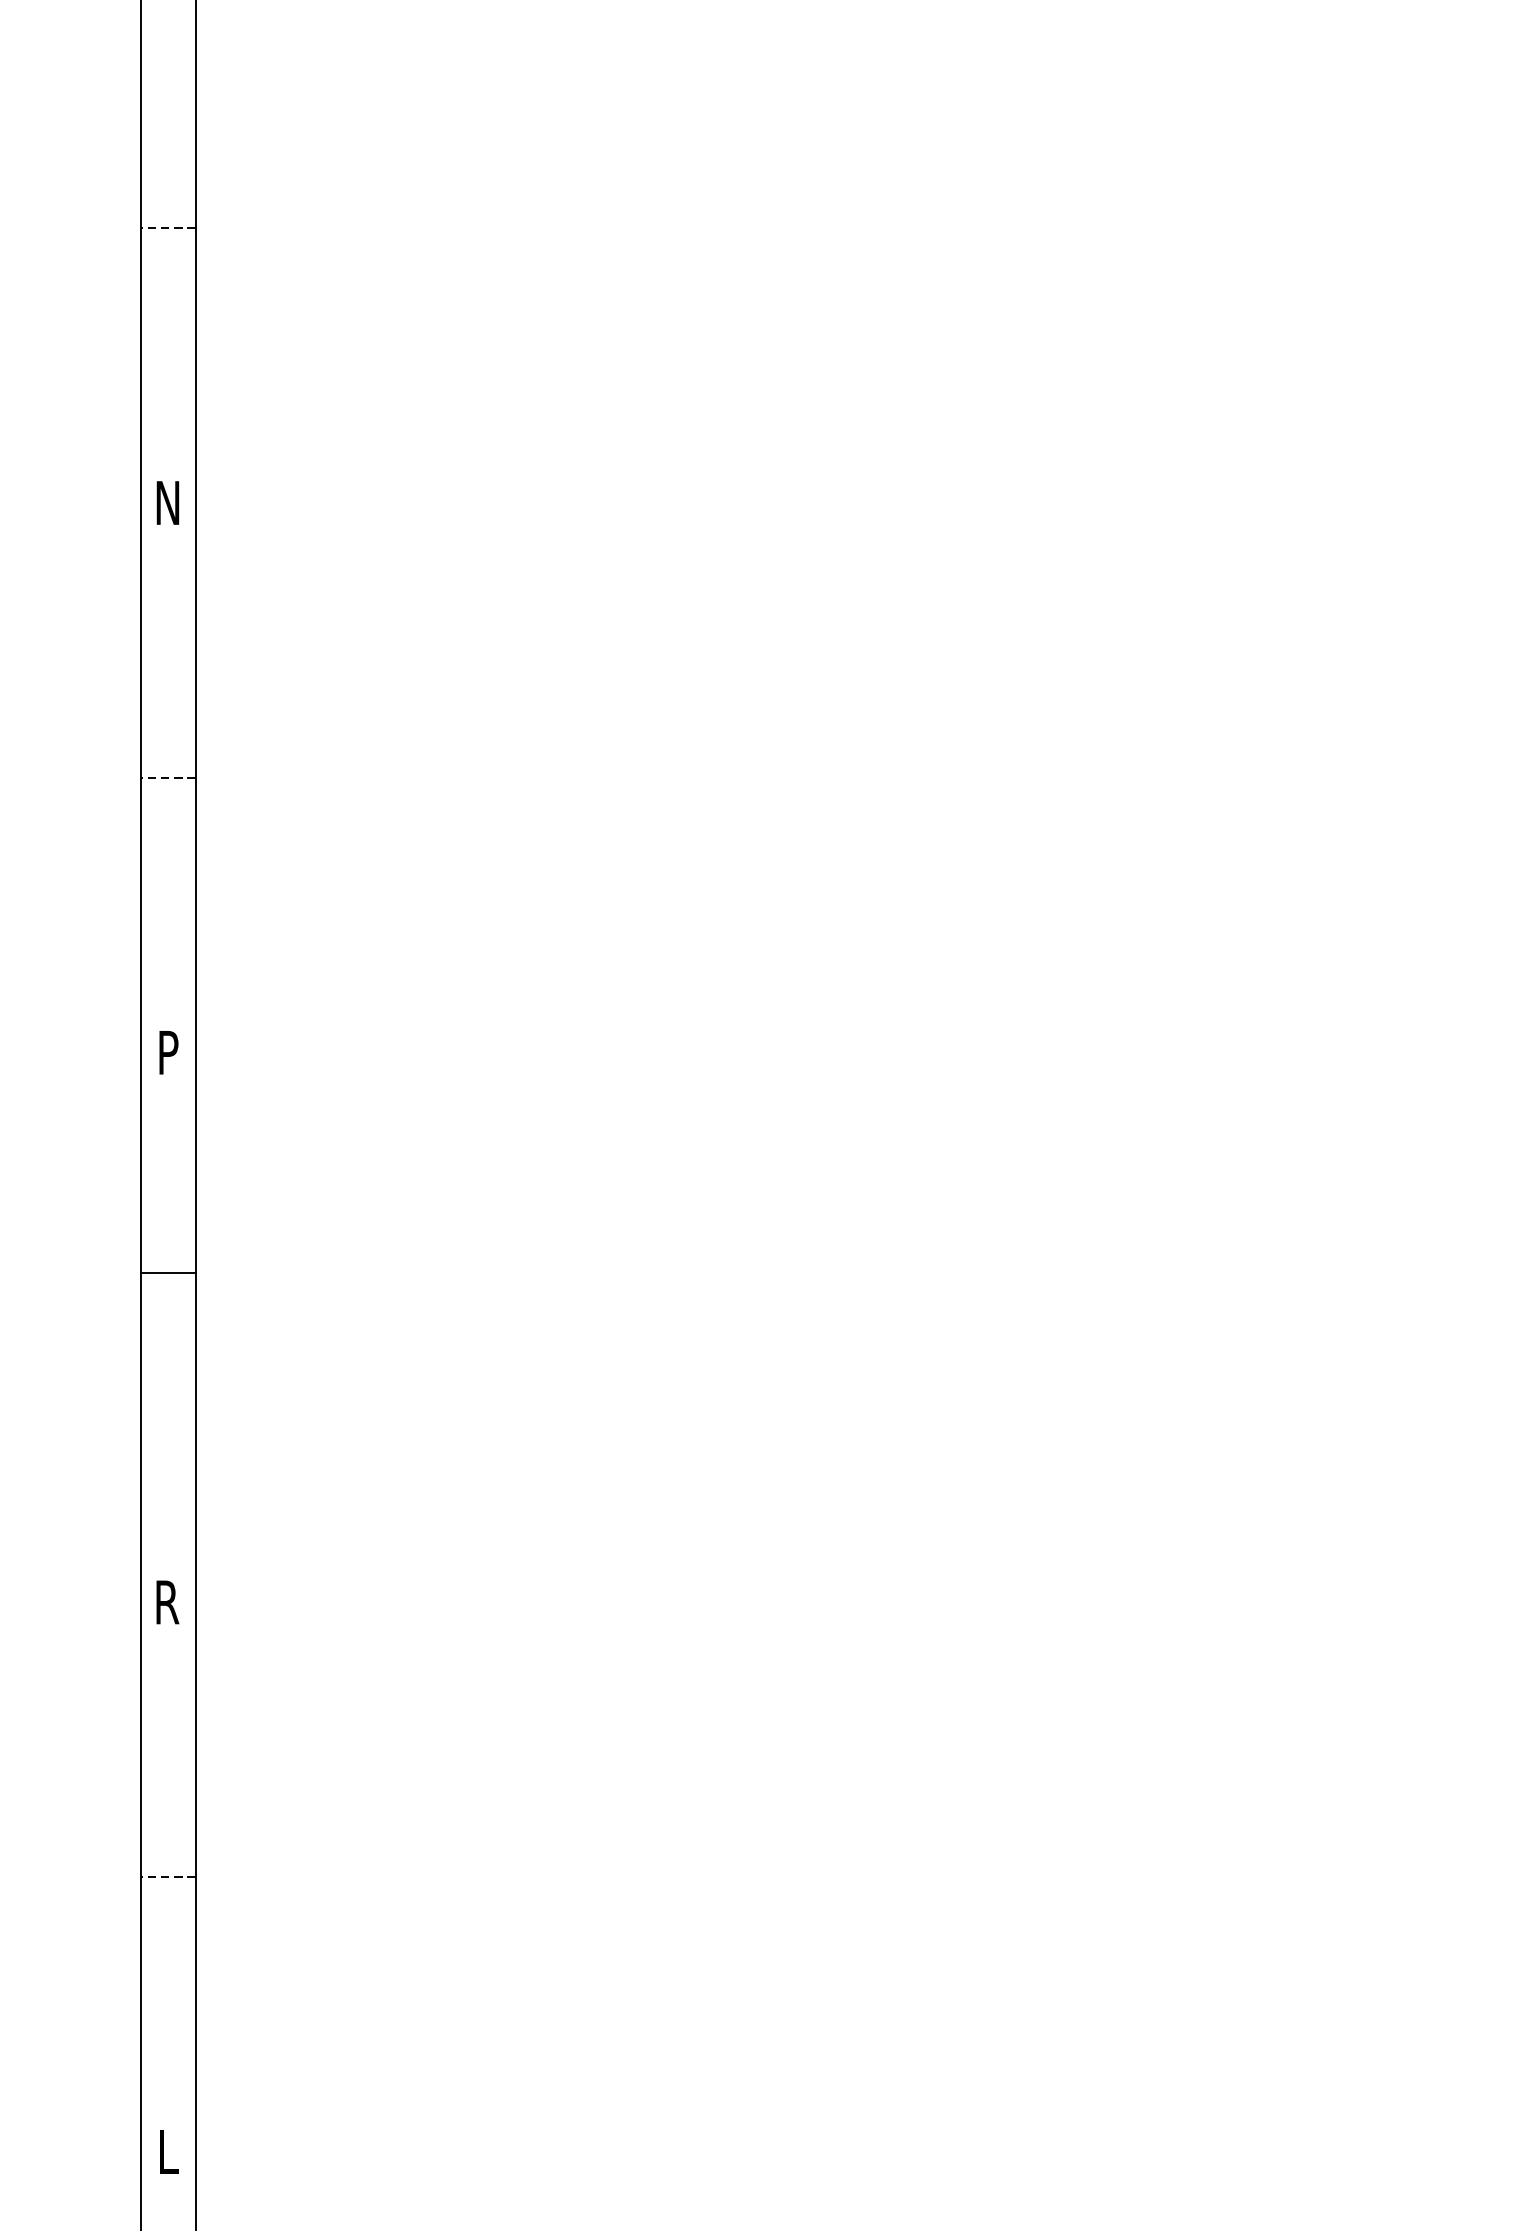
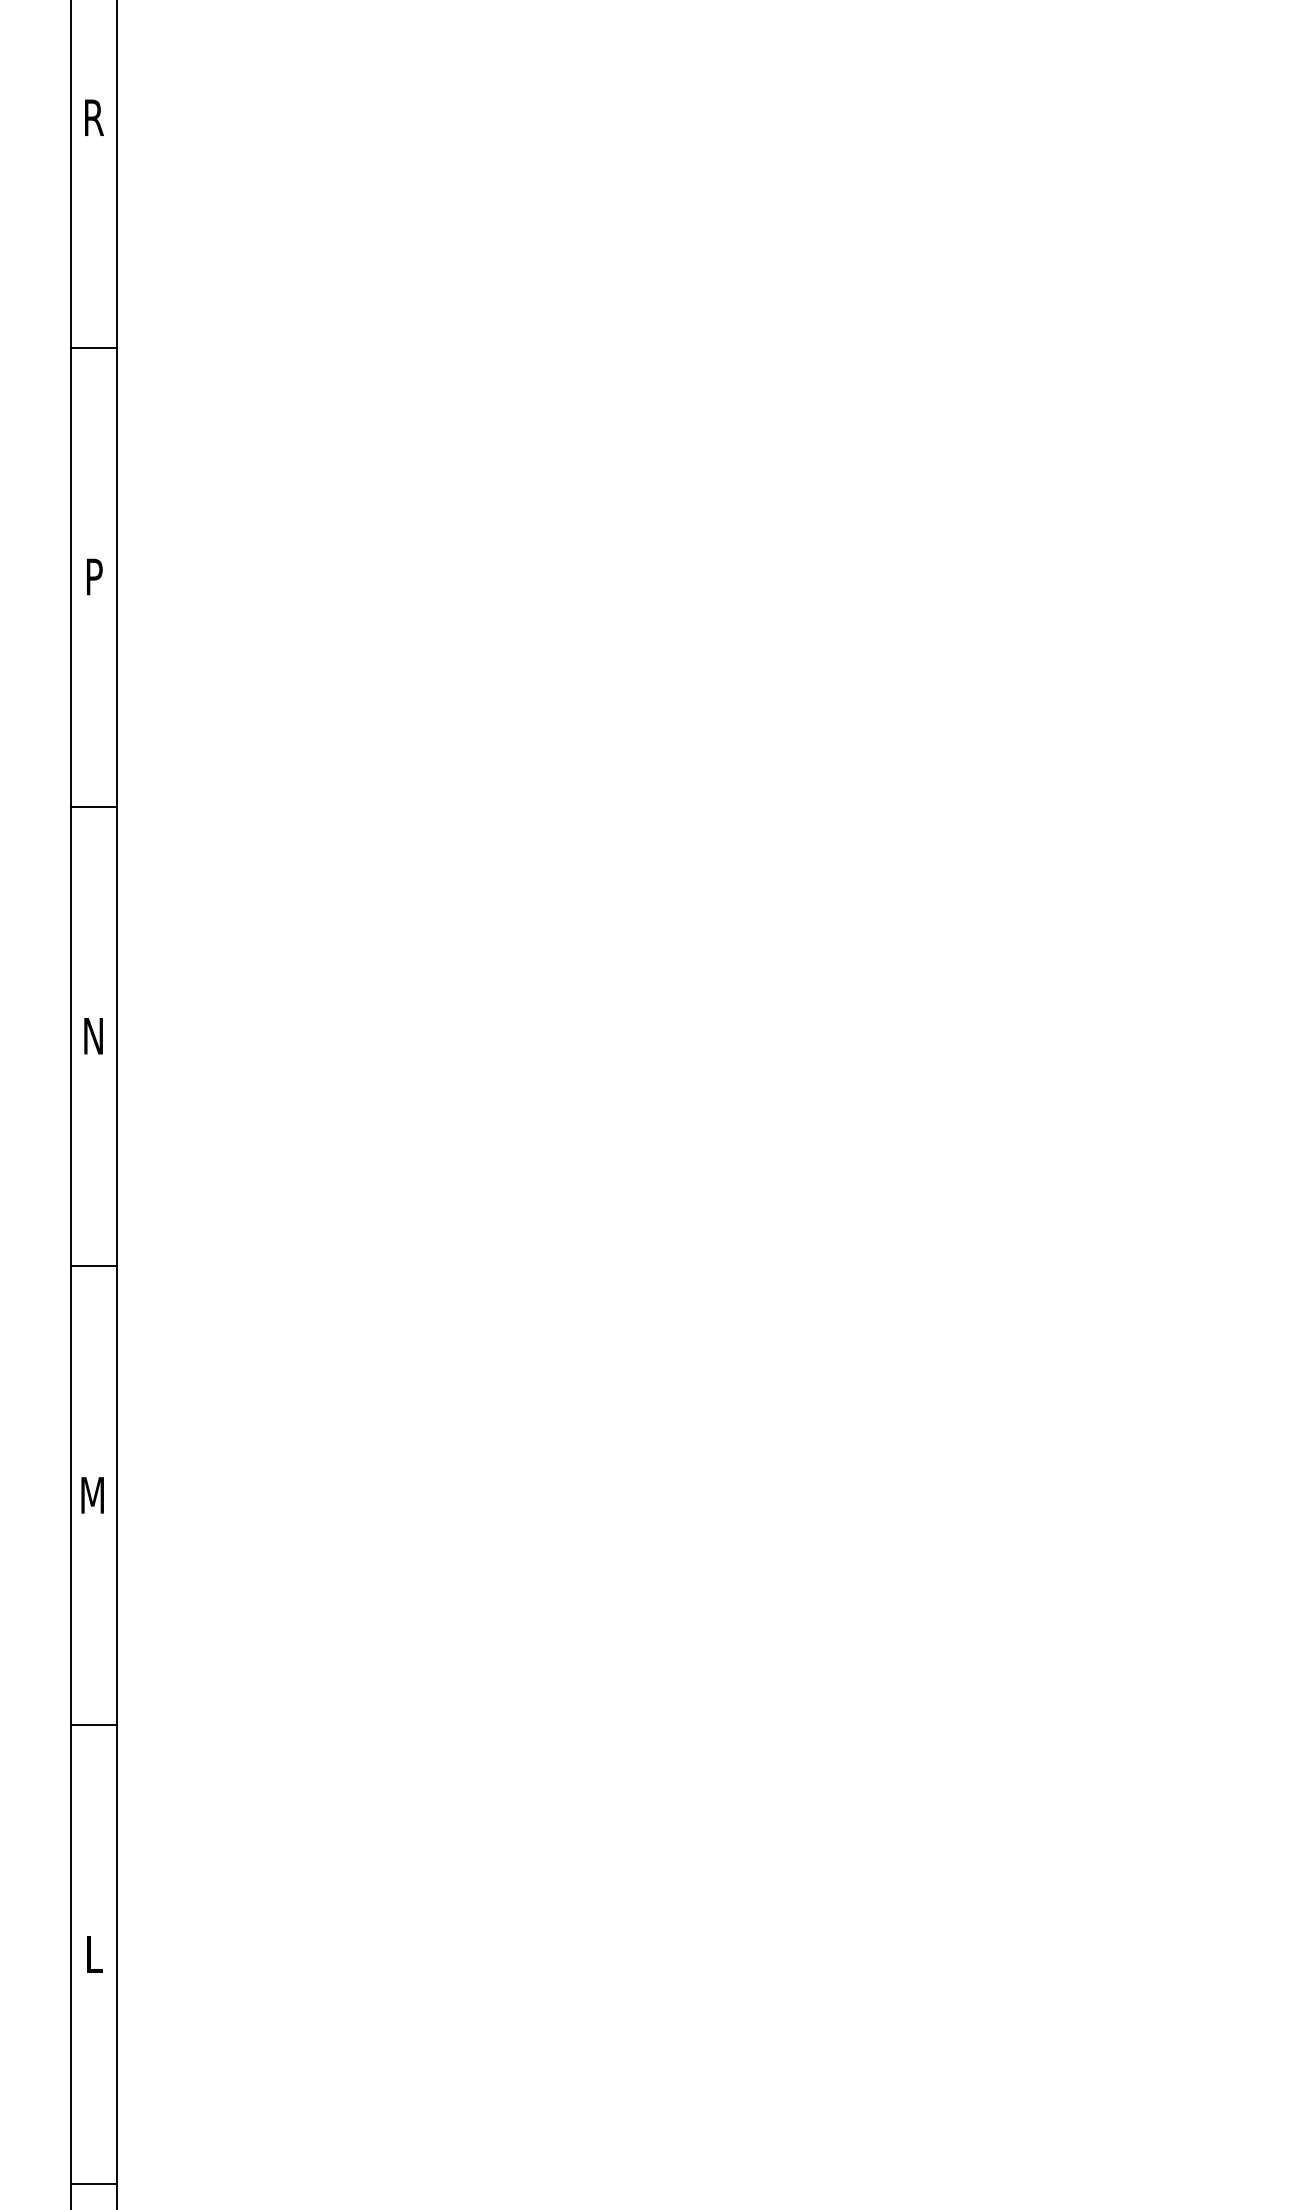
line: (167, 228) -> (93, 347), dashed -> solid
text: (167, 502) -> (93, 576), N -> P
line: (167, 777) -> (93, 806), dashed -> solid
text: (167, 1053) -> (93, 1036), P -> N
line: (167, 1272) -> (93, 1265), moved
text: (166, 1602) -> (92, 1495), R -> M
line: (167, 1877) -> (93, 1725), dashed -> solid

